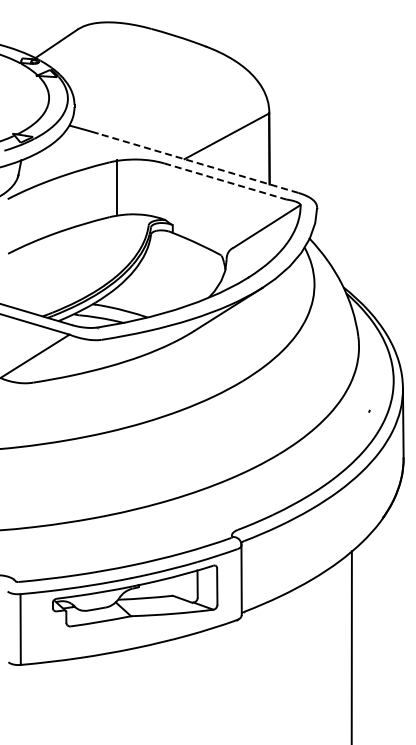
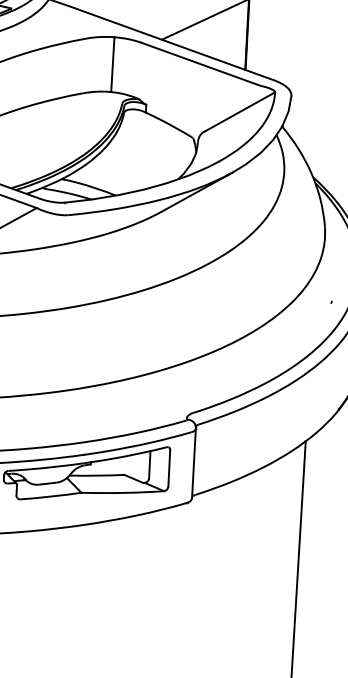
line: (198, 163) -> (175, 44), dashed -> solid
line: (225, 181) -> (201, 64), dashed -> solid
line: (117, 186) -> (113, 64), moved

